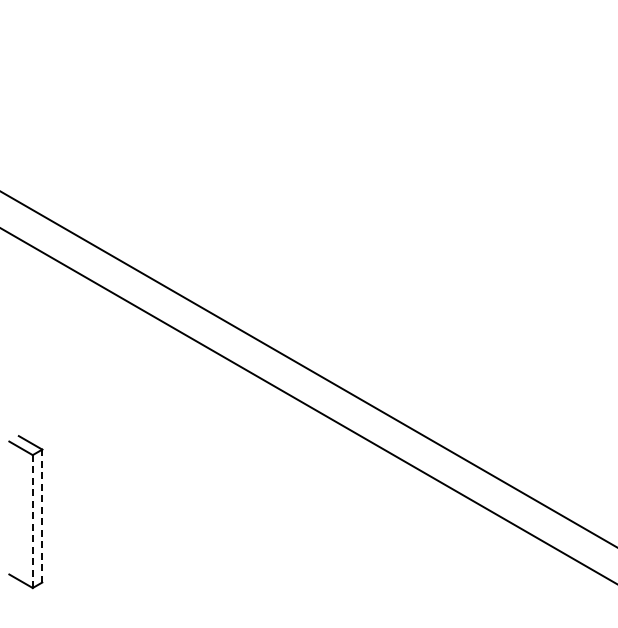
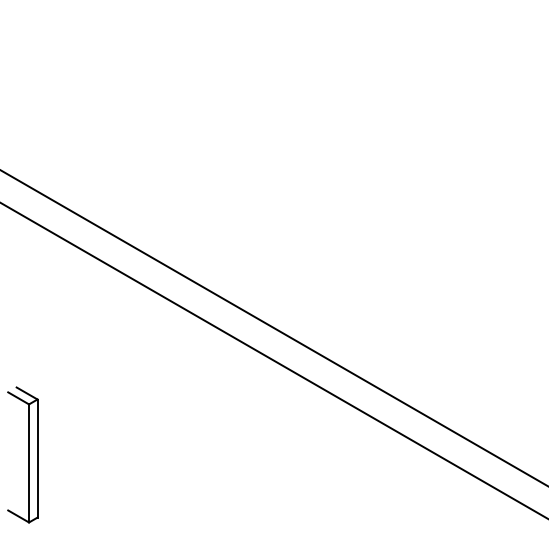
line: (42, 515) -> (37, 458), dashed -> solid
line: (32, 521) -> (28, 463), dashed -> solid

